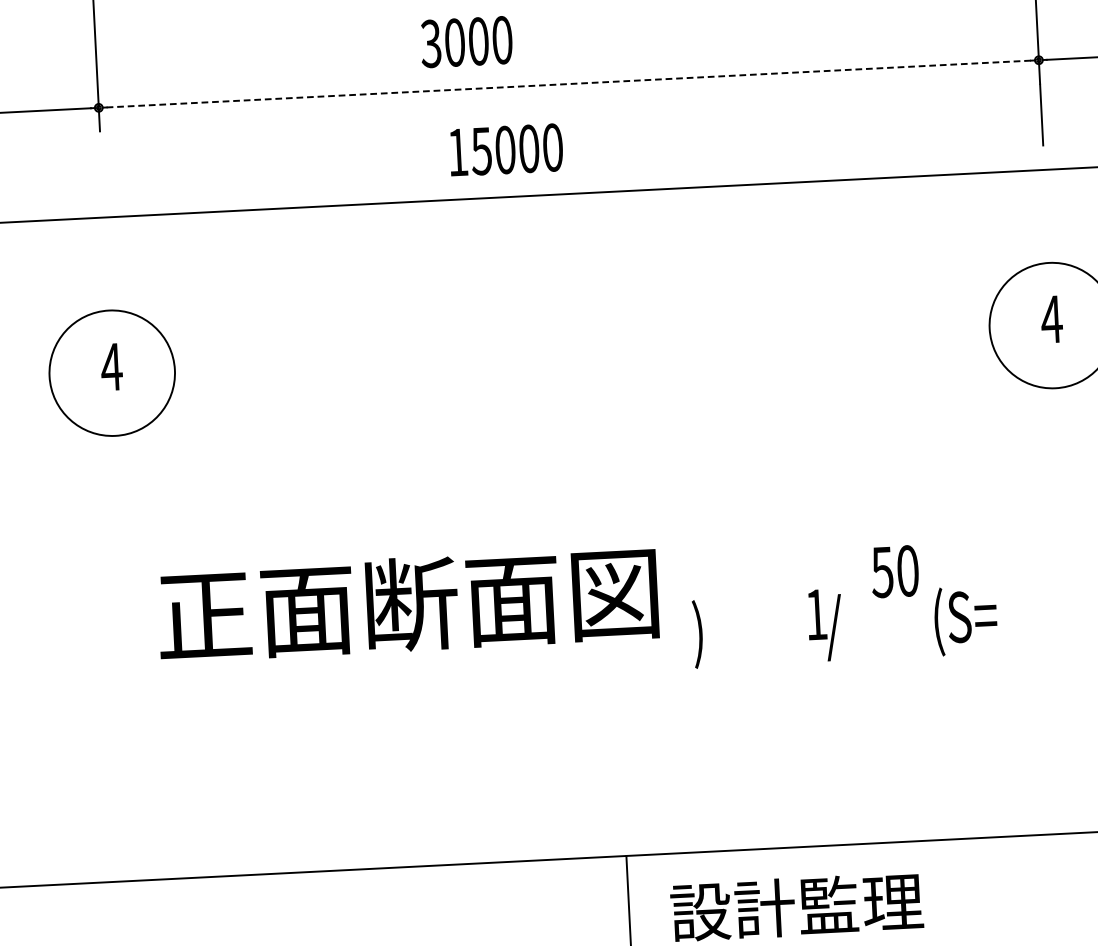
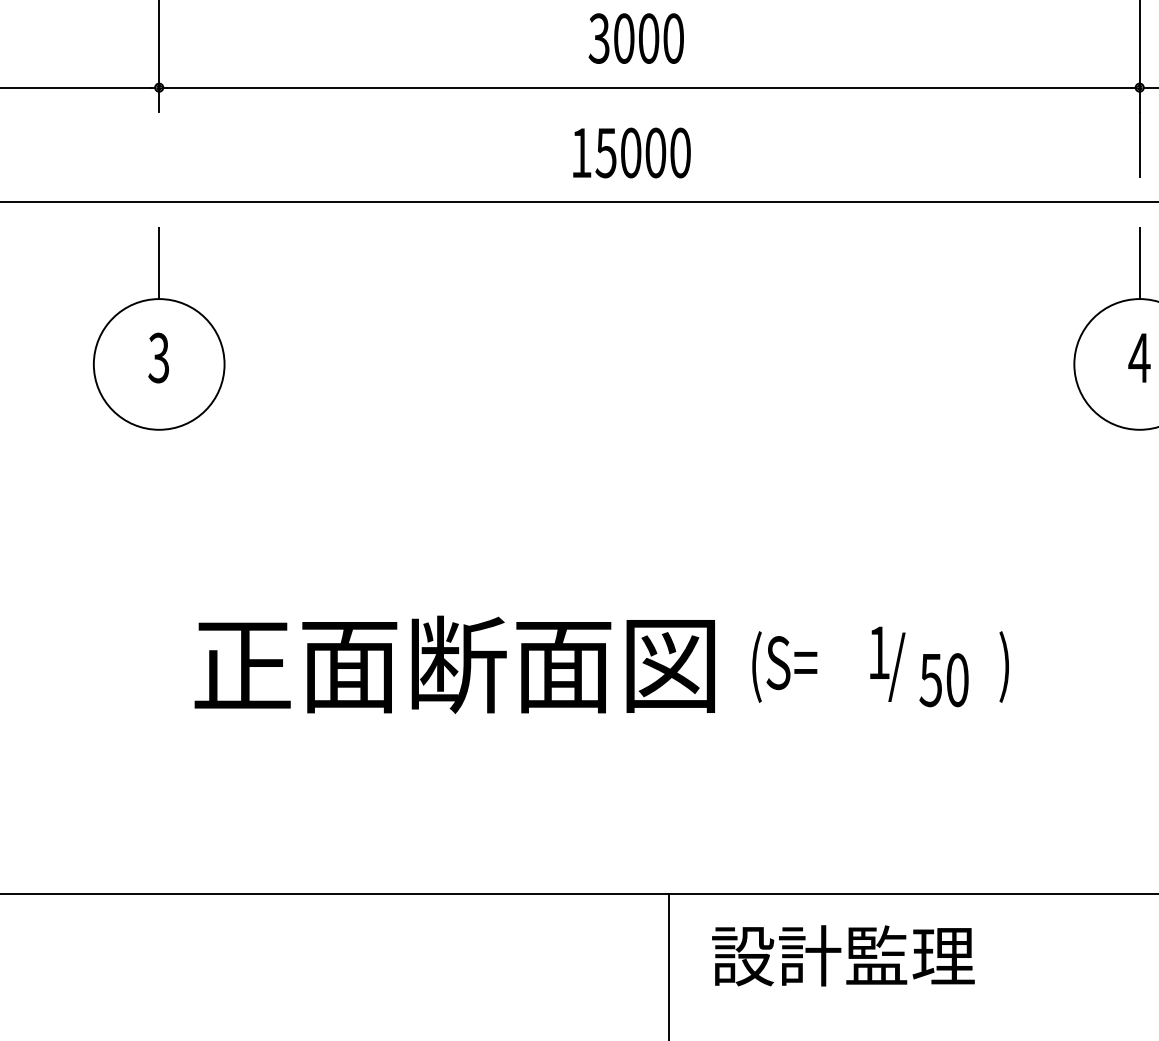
text: (465, 42) -> (635, 38), moved
line: (568, 83) -> (649, 87), dashed -> solid
text: (505, 149) -> (631, 152), moved
line: (1047, 227) -> (1139, 262), added
line: (107, 275) -> (159, 262), added
text: (111, 366) -> (158, 357), 4 -> 3
text: (894, 572) -> (943, 680), moved
text: (407, 604) -> (454, 664), moved
text: (964, 620) -> (1032, 666), (S= -> )
text: (725, 632) -> (783, 666), ) -> (S=

